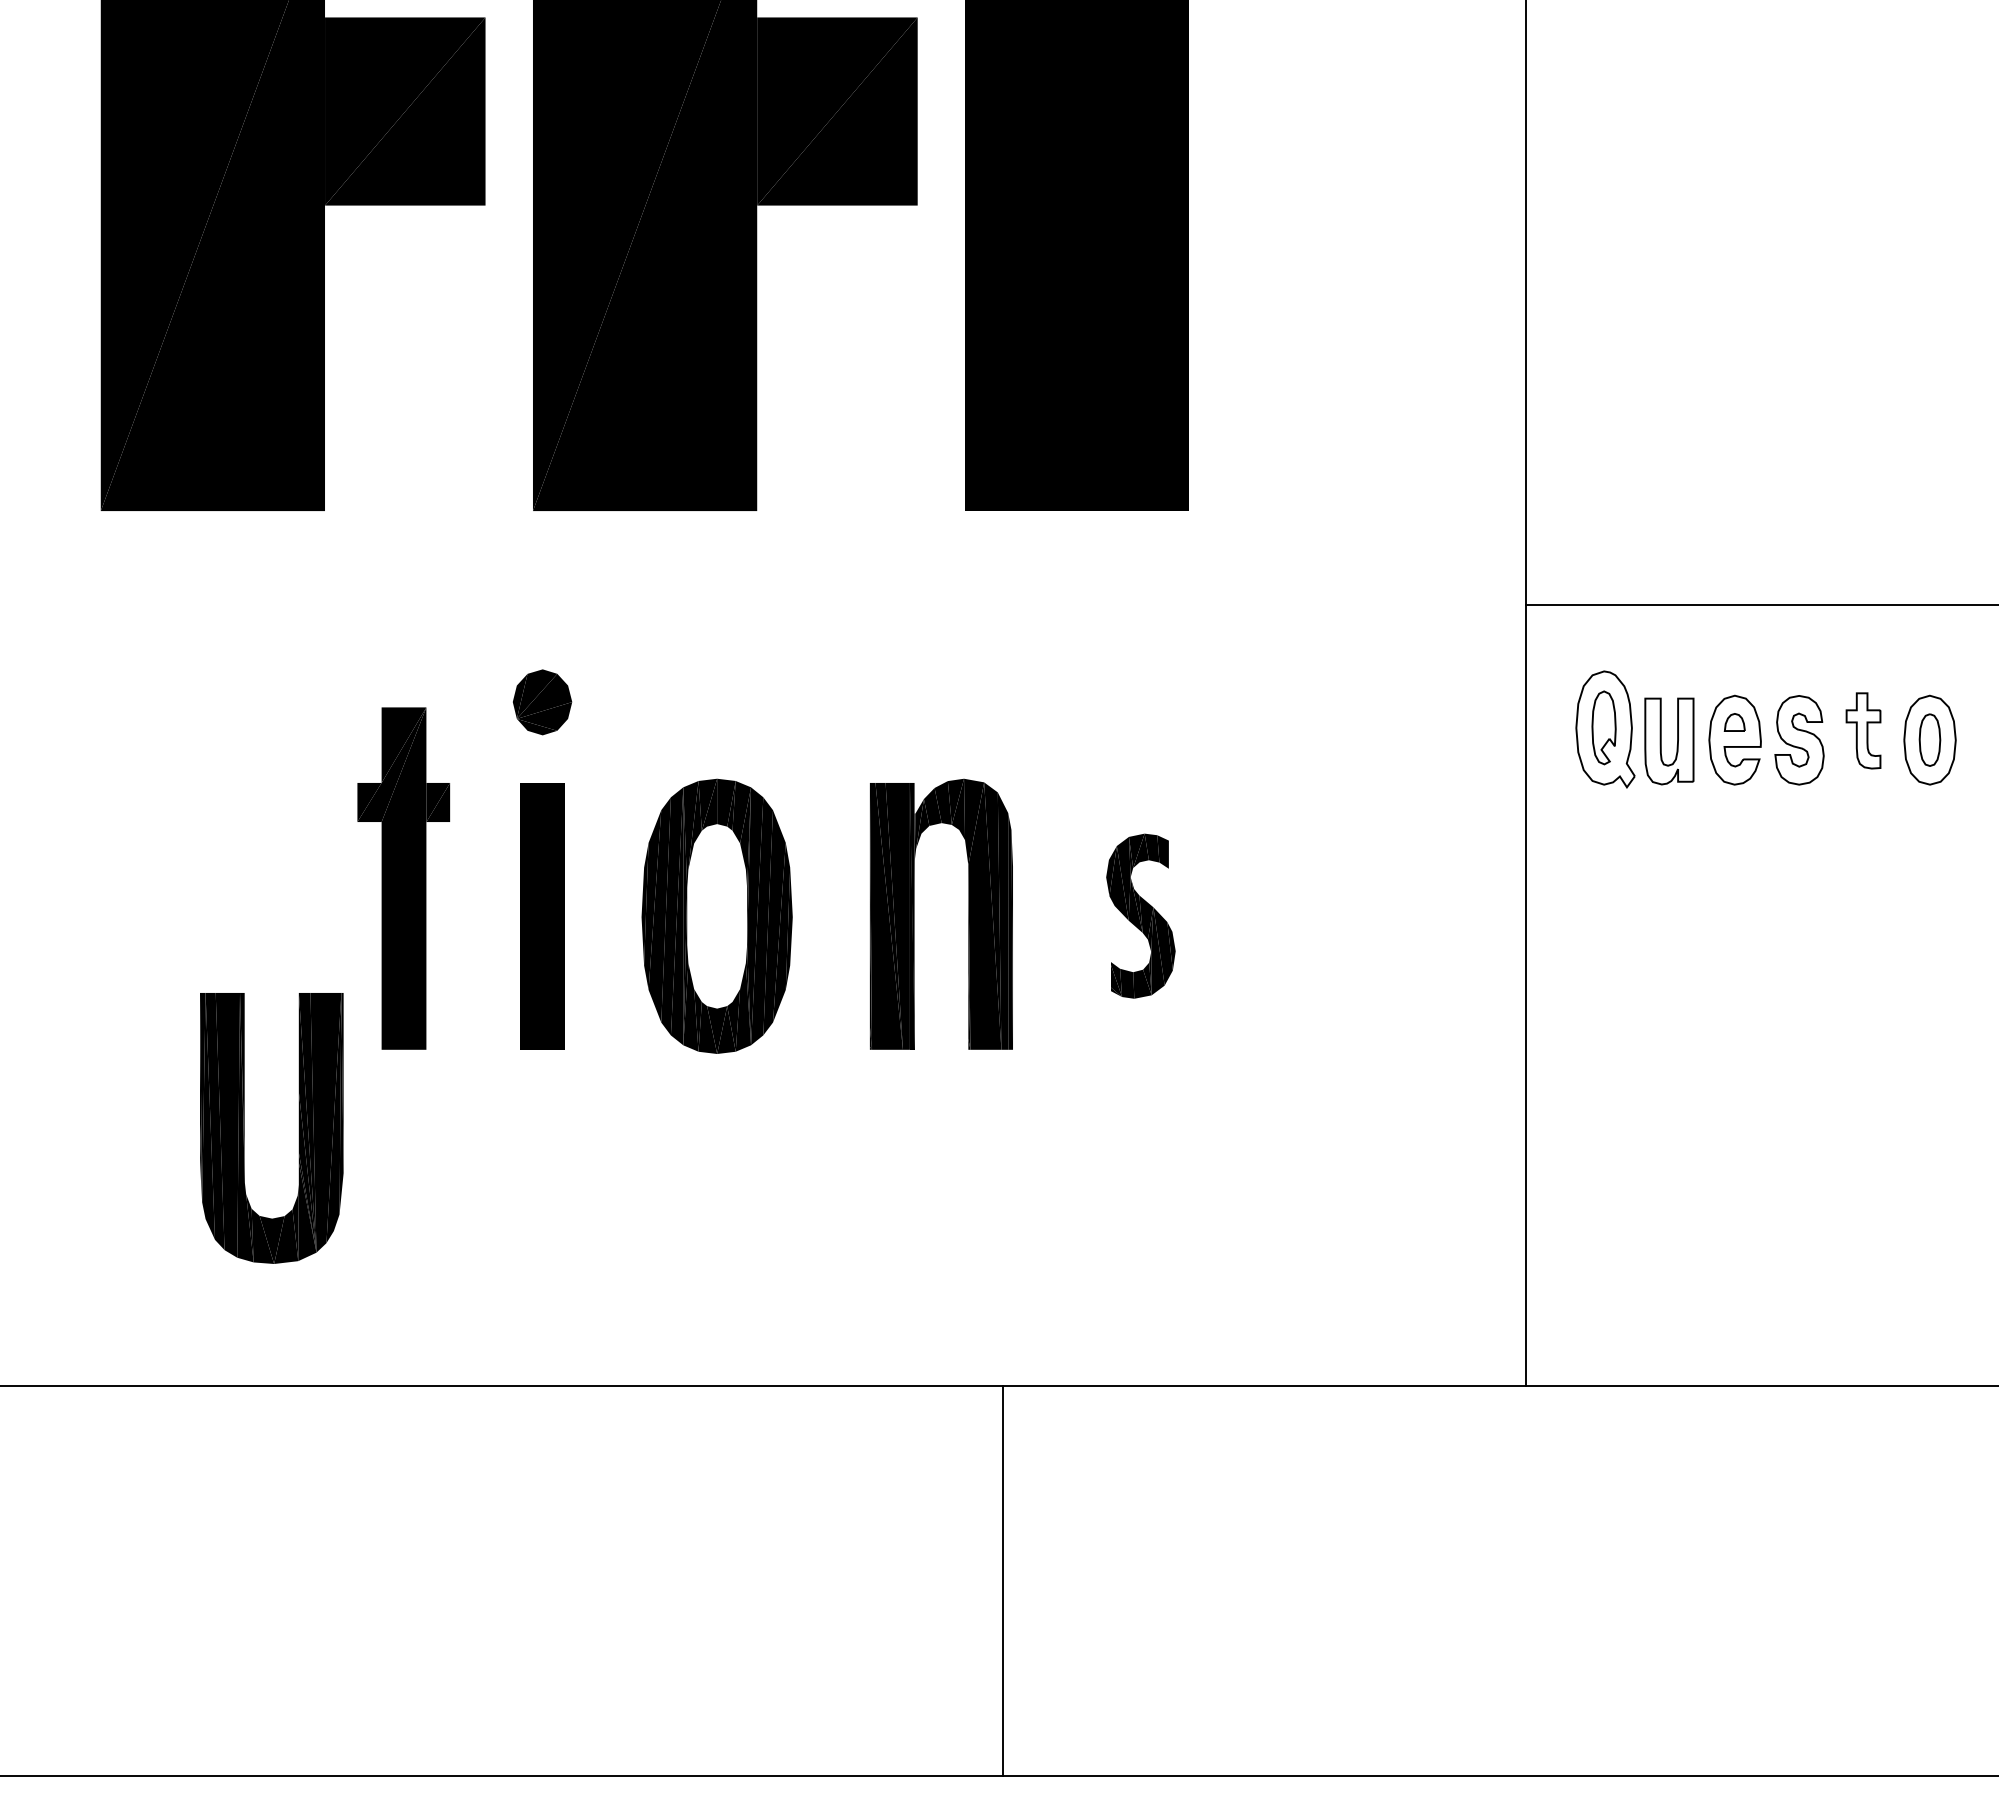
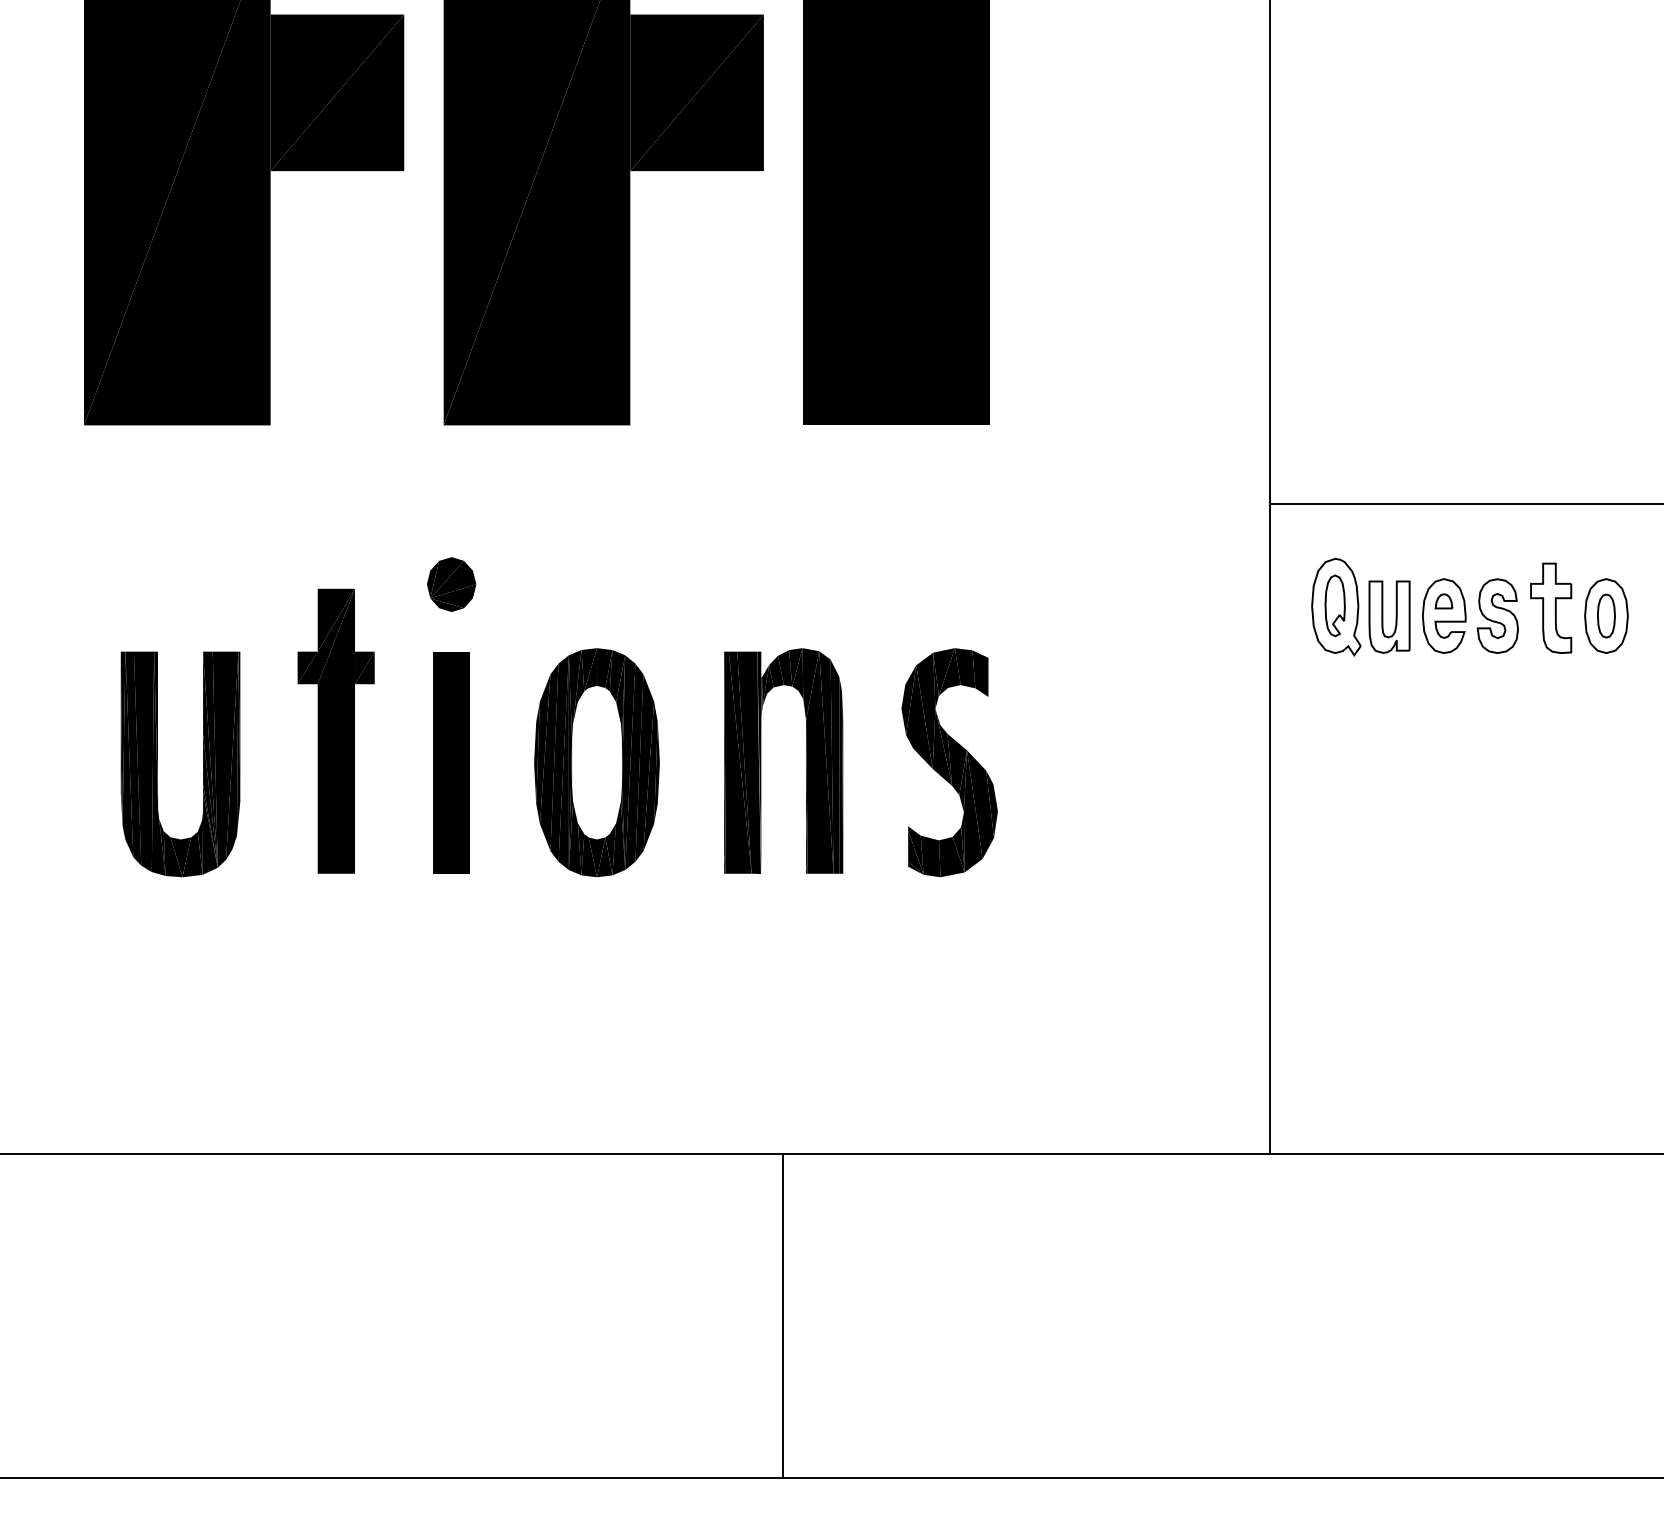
part: (1863, 730) -> (1551, 608), size x1.43
part: (1140, 915) -> (949, 761), size x1.67
part: (244, 1128) -> (157, 764), moved
line: (1002, 1581) -> (782, 1316), moved

